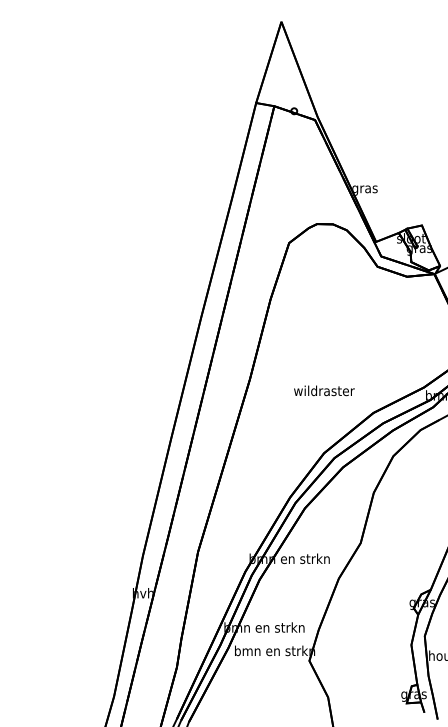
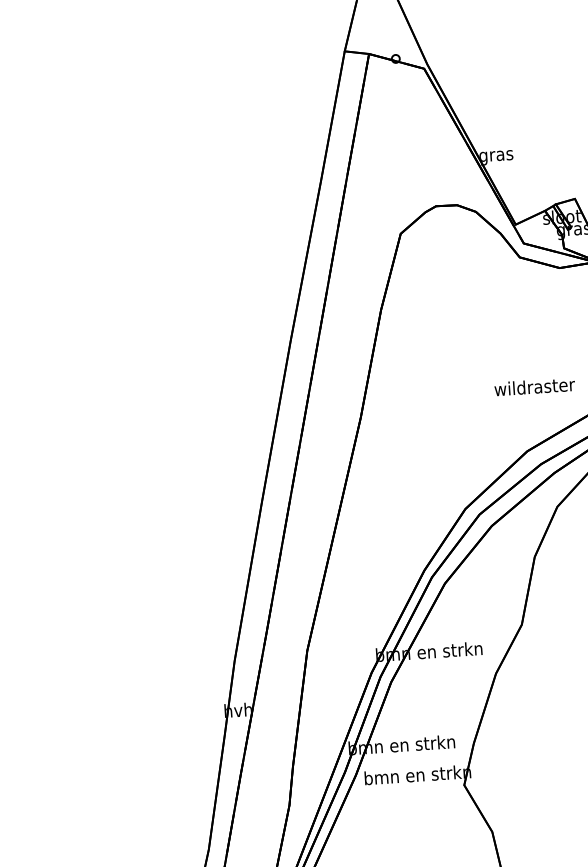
text: (324, 390) -> (534, 386), moved

